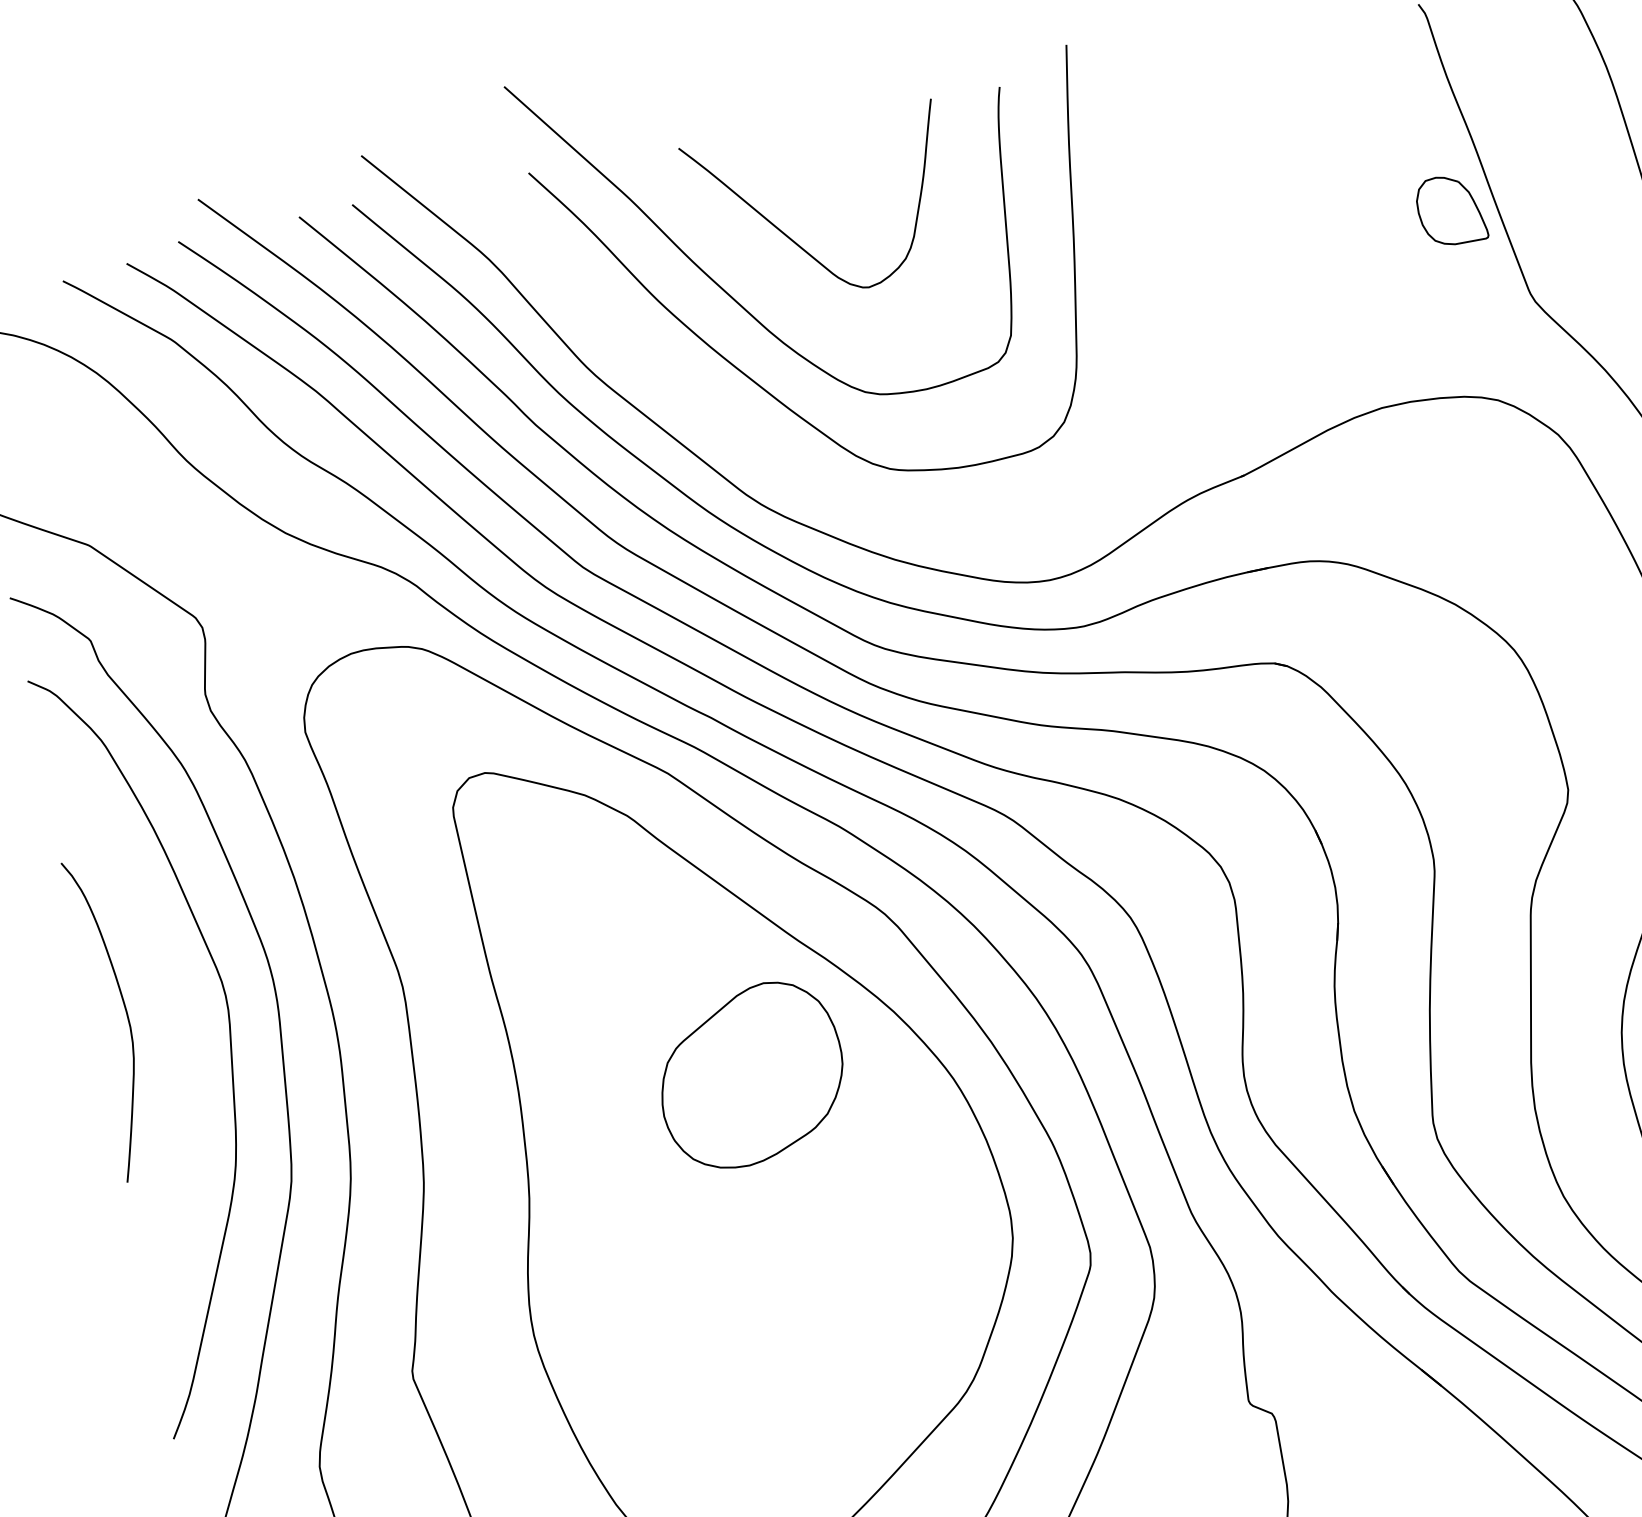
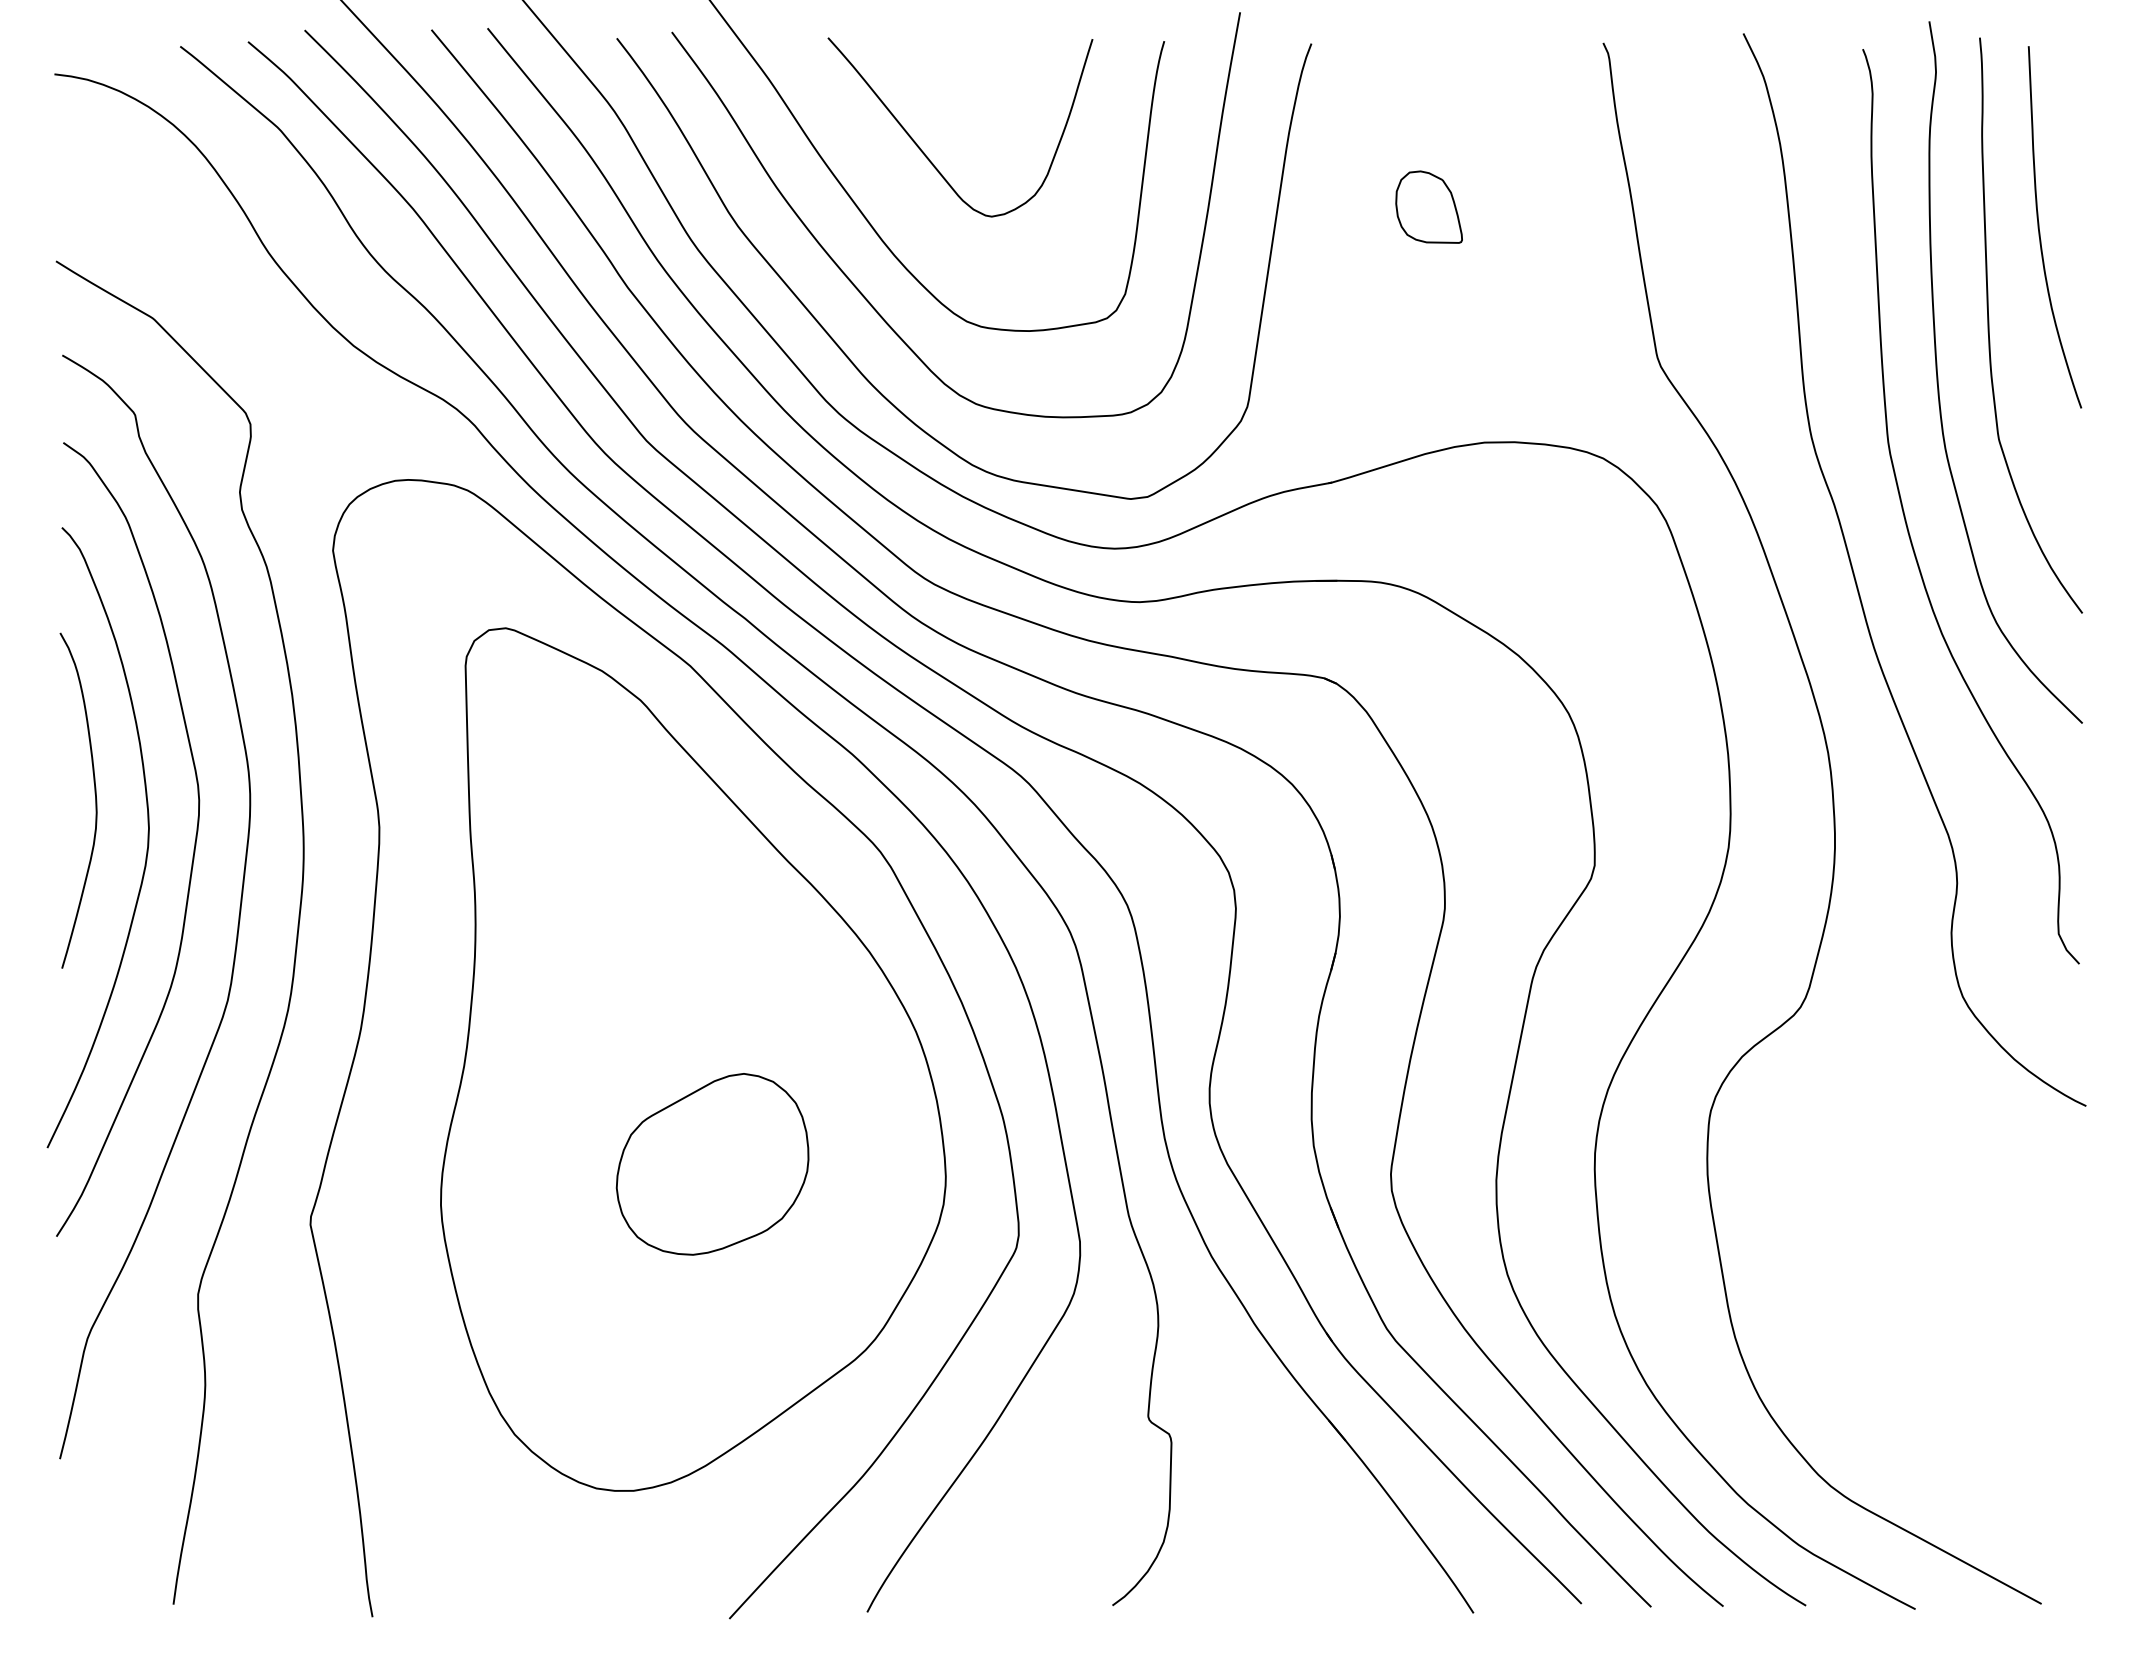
part: (1450, 209) -> (1428, 206), moved
curve: (766, 453) -> (854, 363), added
curve: (183, 1041) -> (147, 837), added
part: (750, 1075) -> (712, 1164), moved

